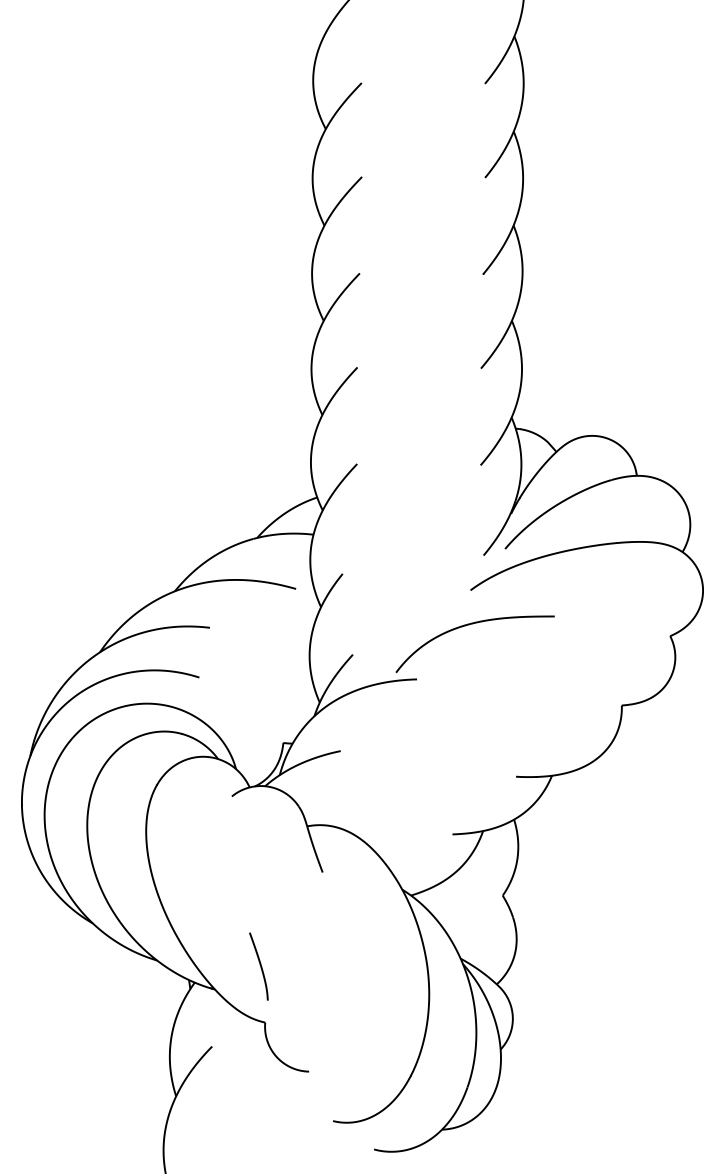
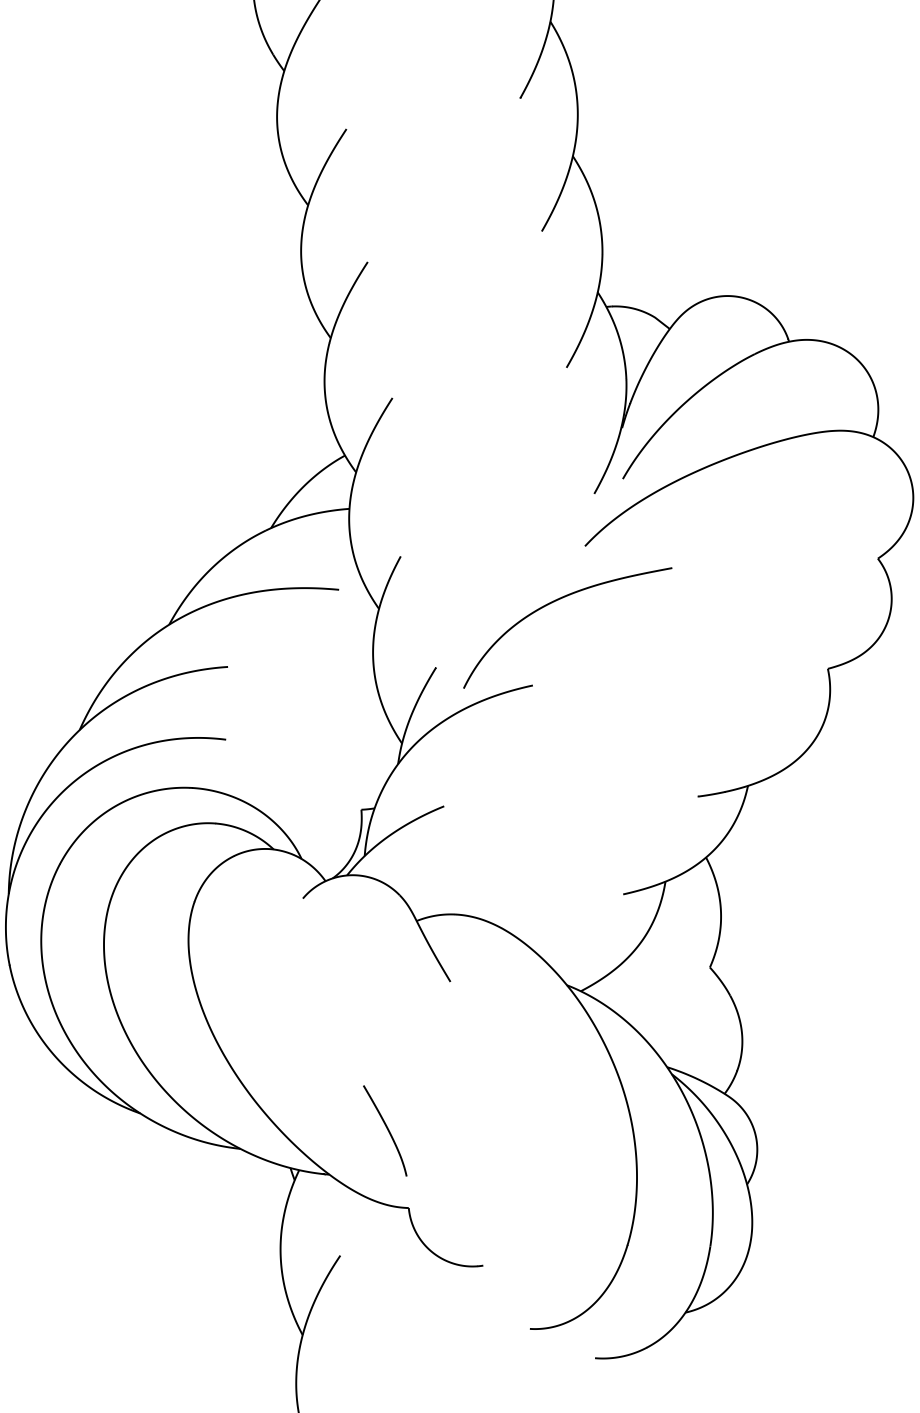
curve: (469, 625) -> (554, 603), moved

